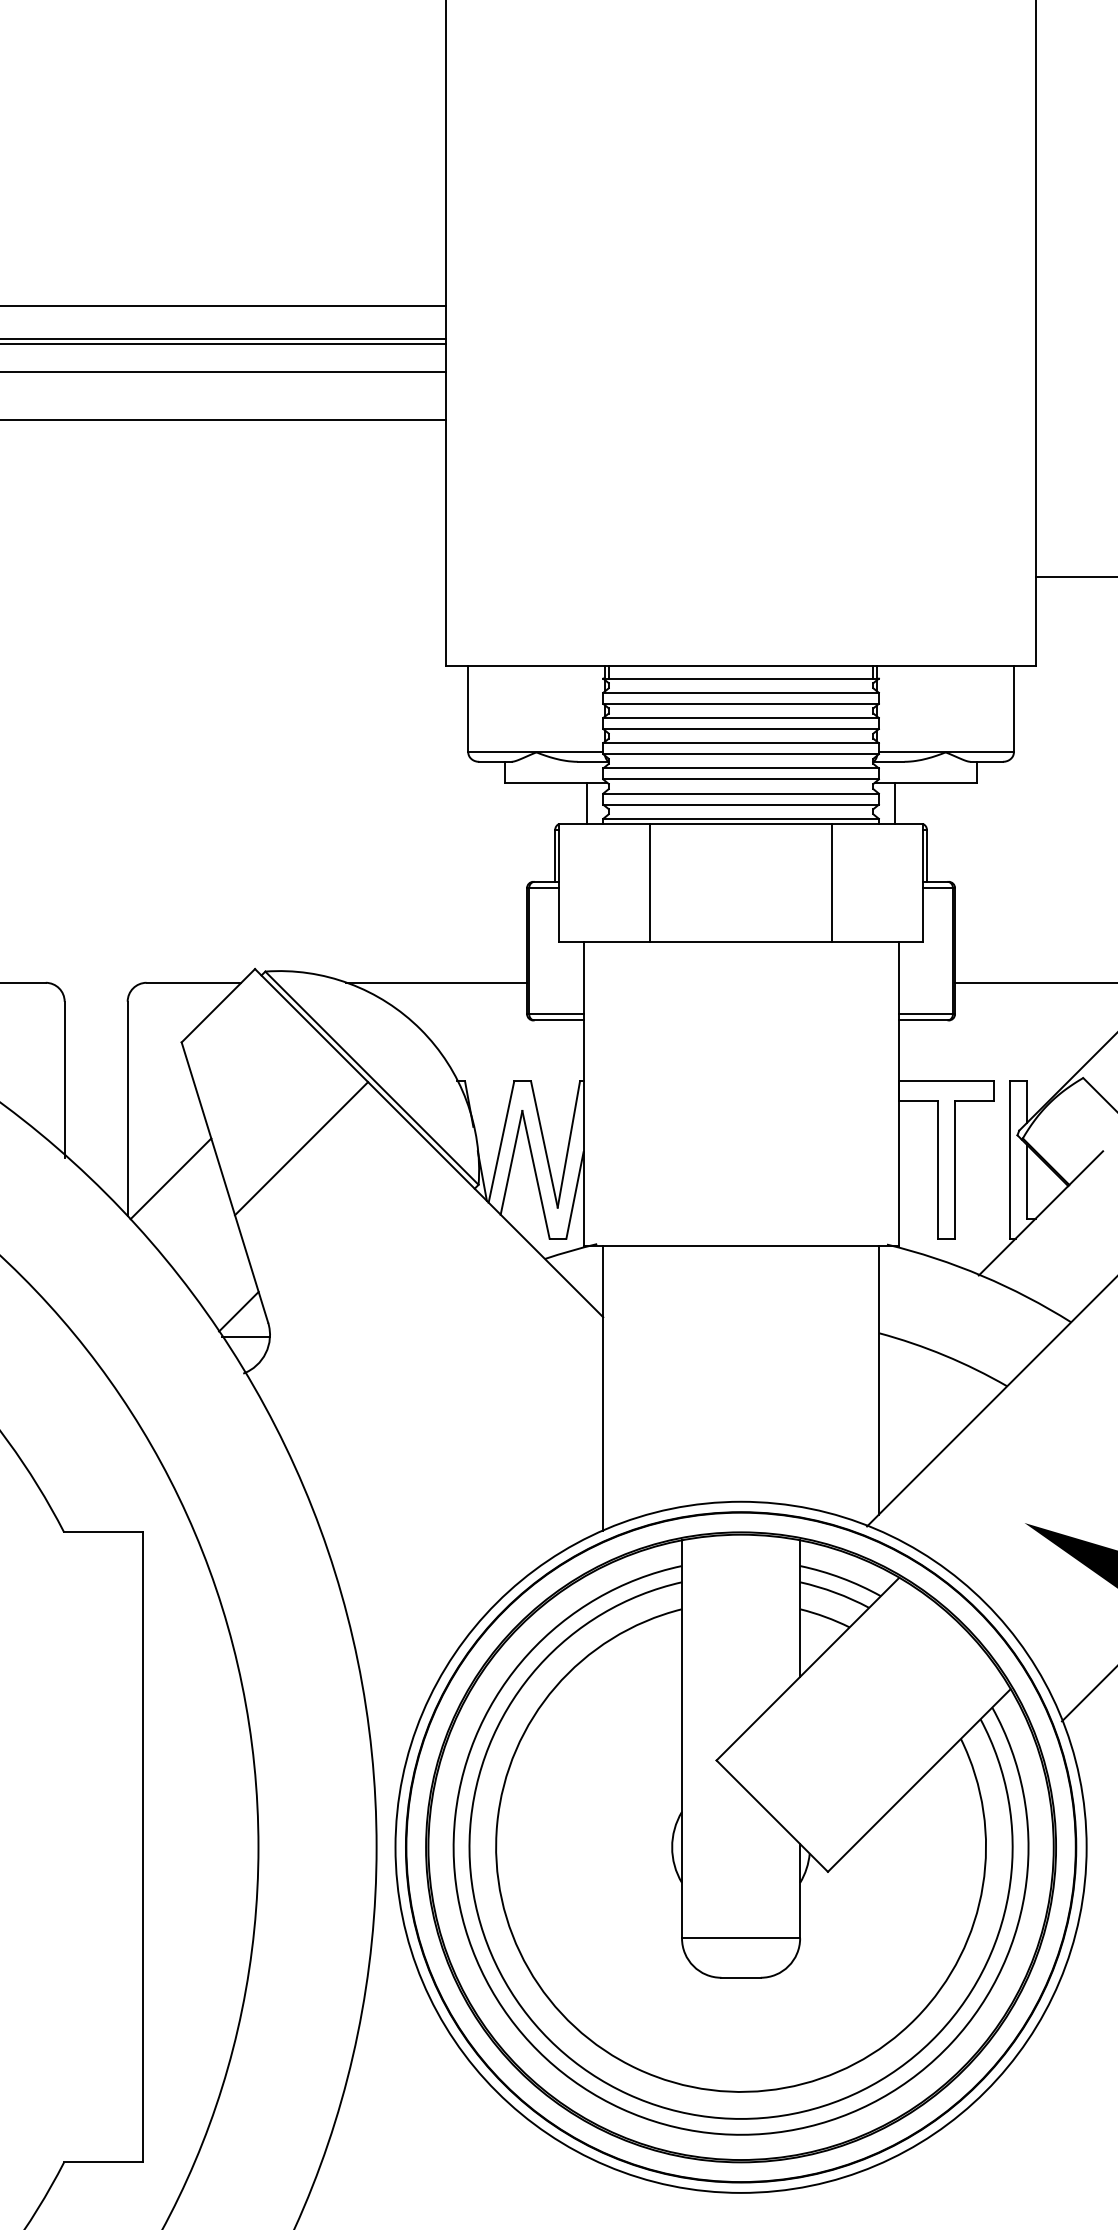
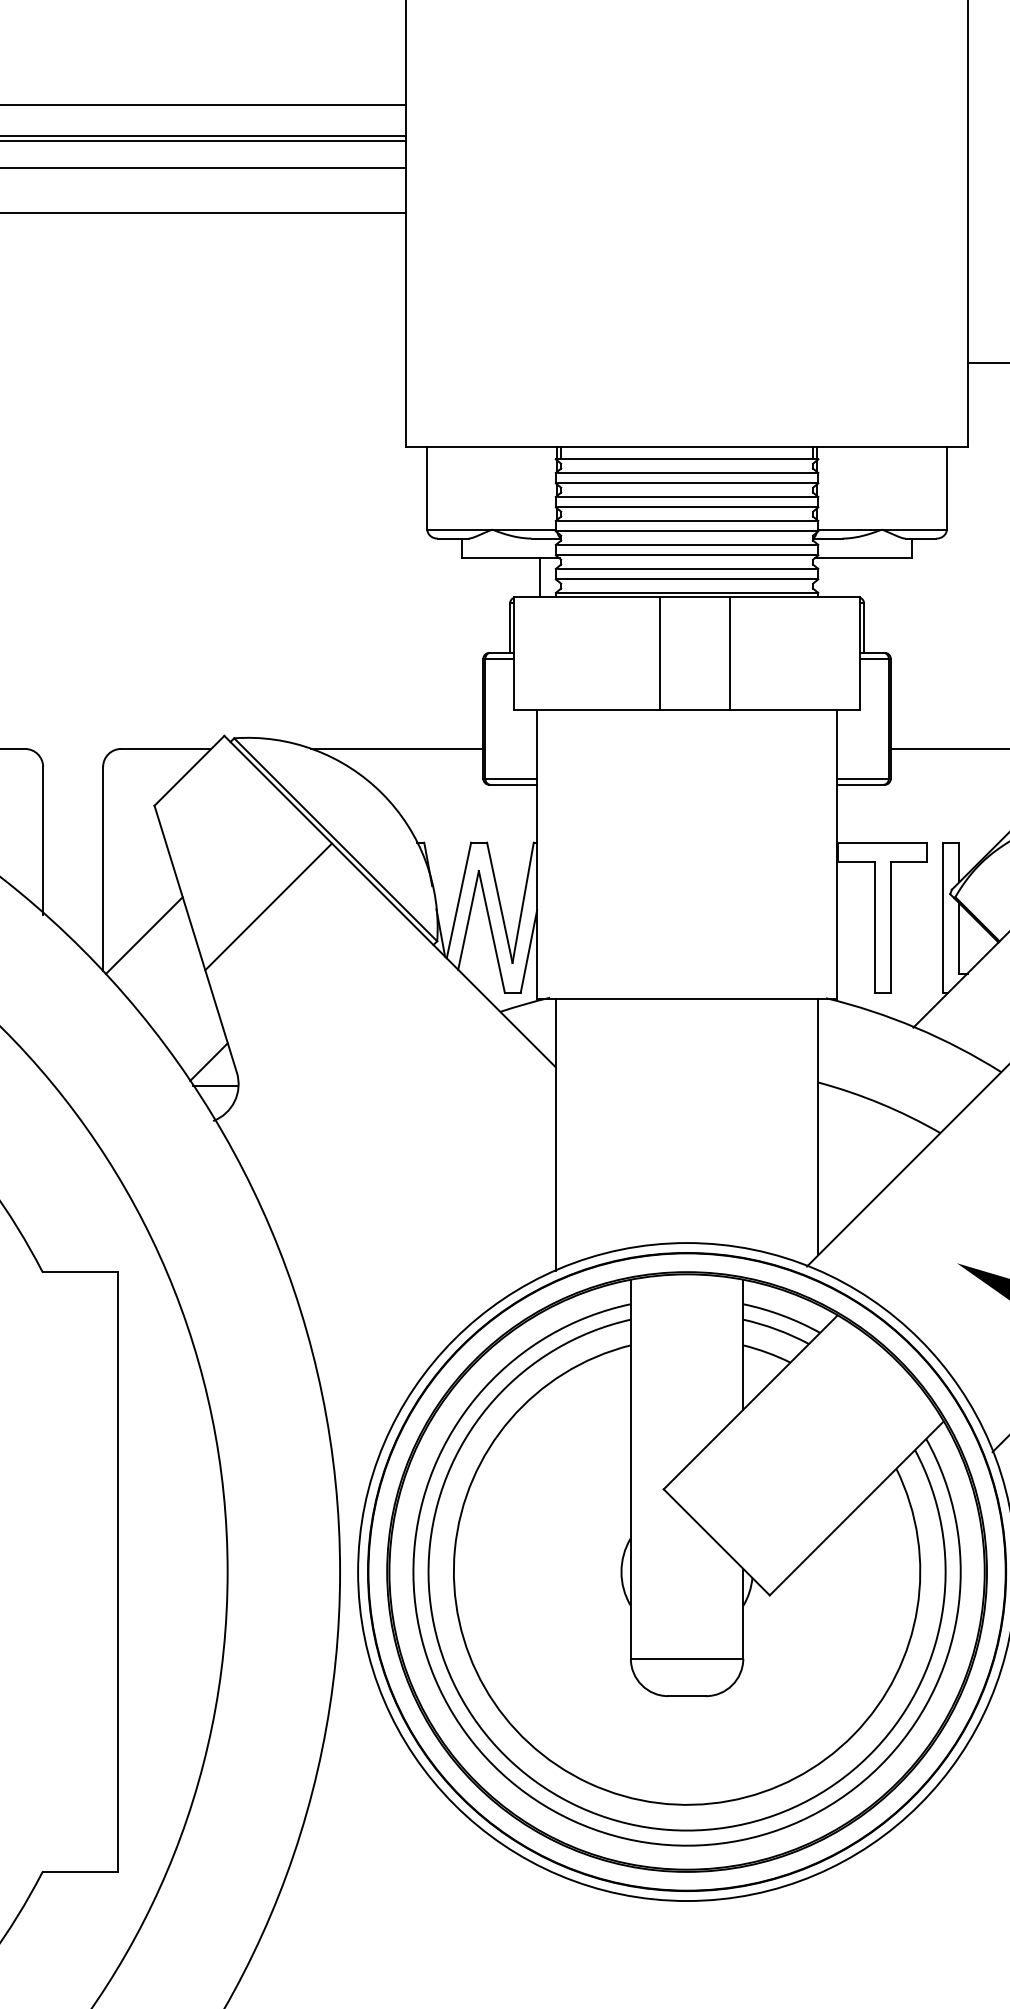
line: (895, 802) -> (834, 577), removed
line: (650, 882) -> (659, 653), moved
line: (832, 882) -> (730, 653), moved

